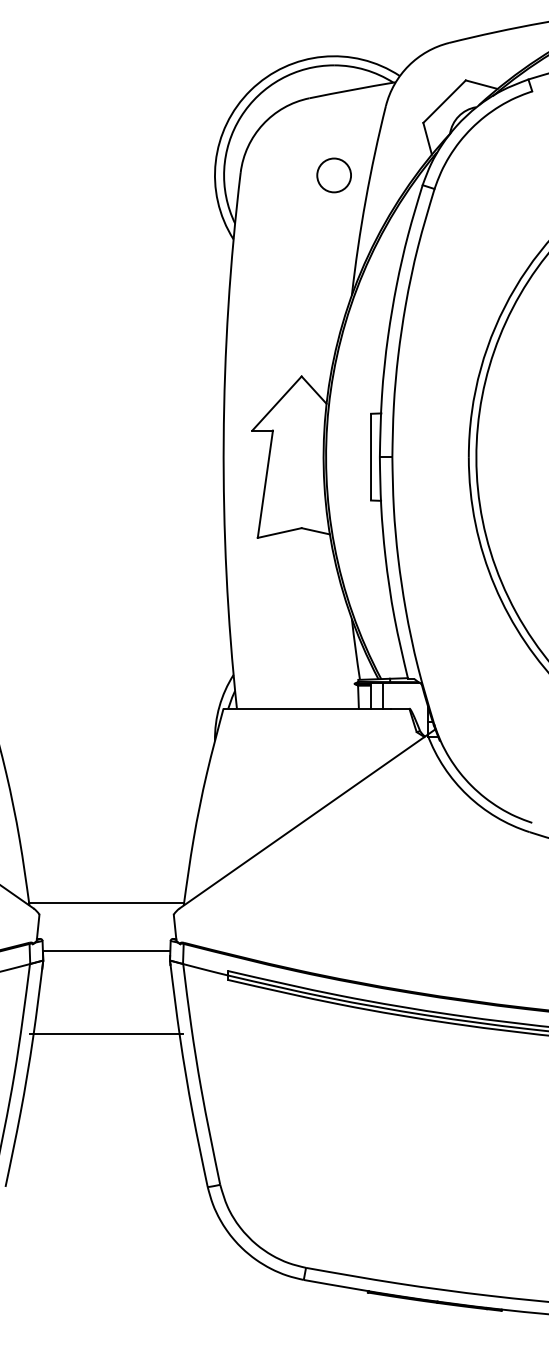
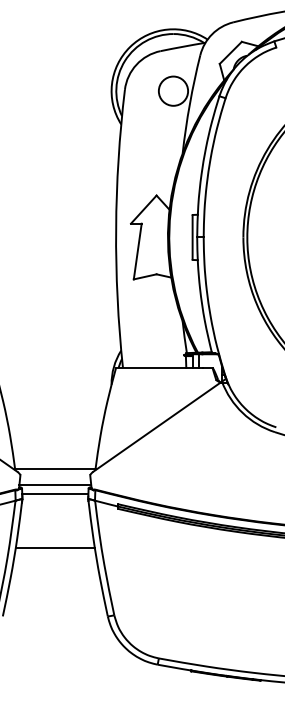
circle: (334, 174) -> (173, 90), size x1.67
line: (106, 934) -> (55, 485), added
line: (106, 1034) -> (55, 548), moved

